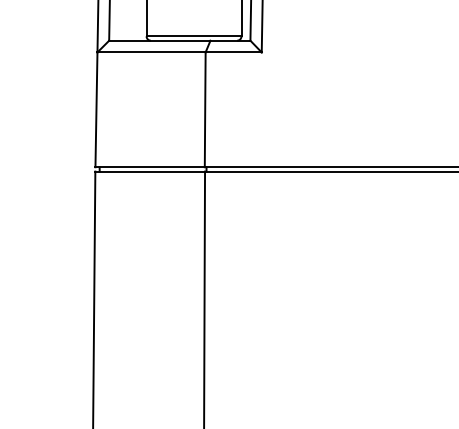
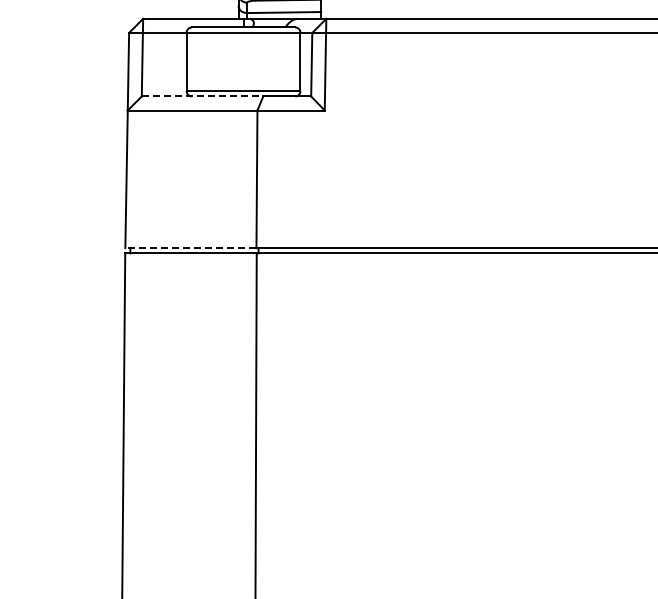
line: (159, 40) -> (202, 96), solid -> dashed
line: (149, 167) -> (190, 248), solid -> dashed

